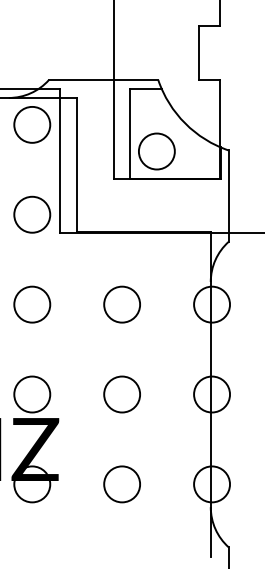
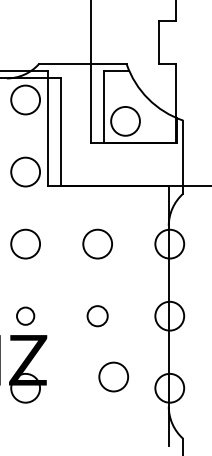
circle: (32, 394) -> (25, 316), size x0.6
circle: (121, 394) -> (97, 316), size x0.7
circle: (121, 484) -> (113, 377), moved

